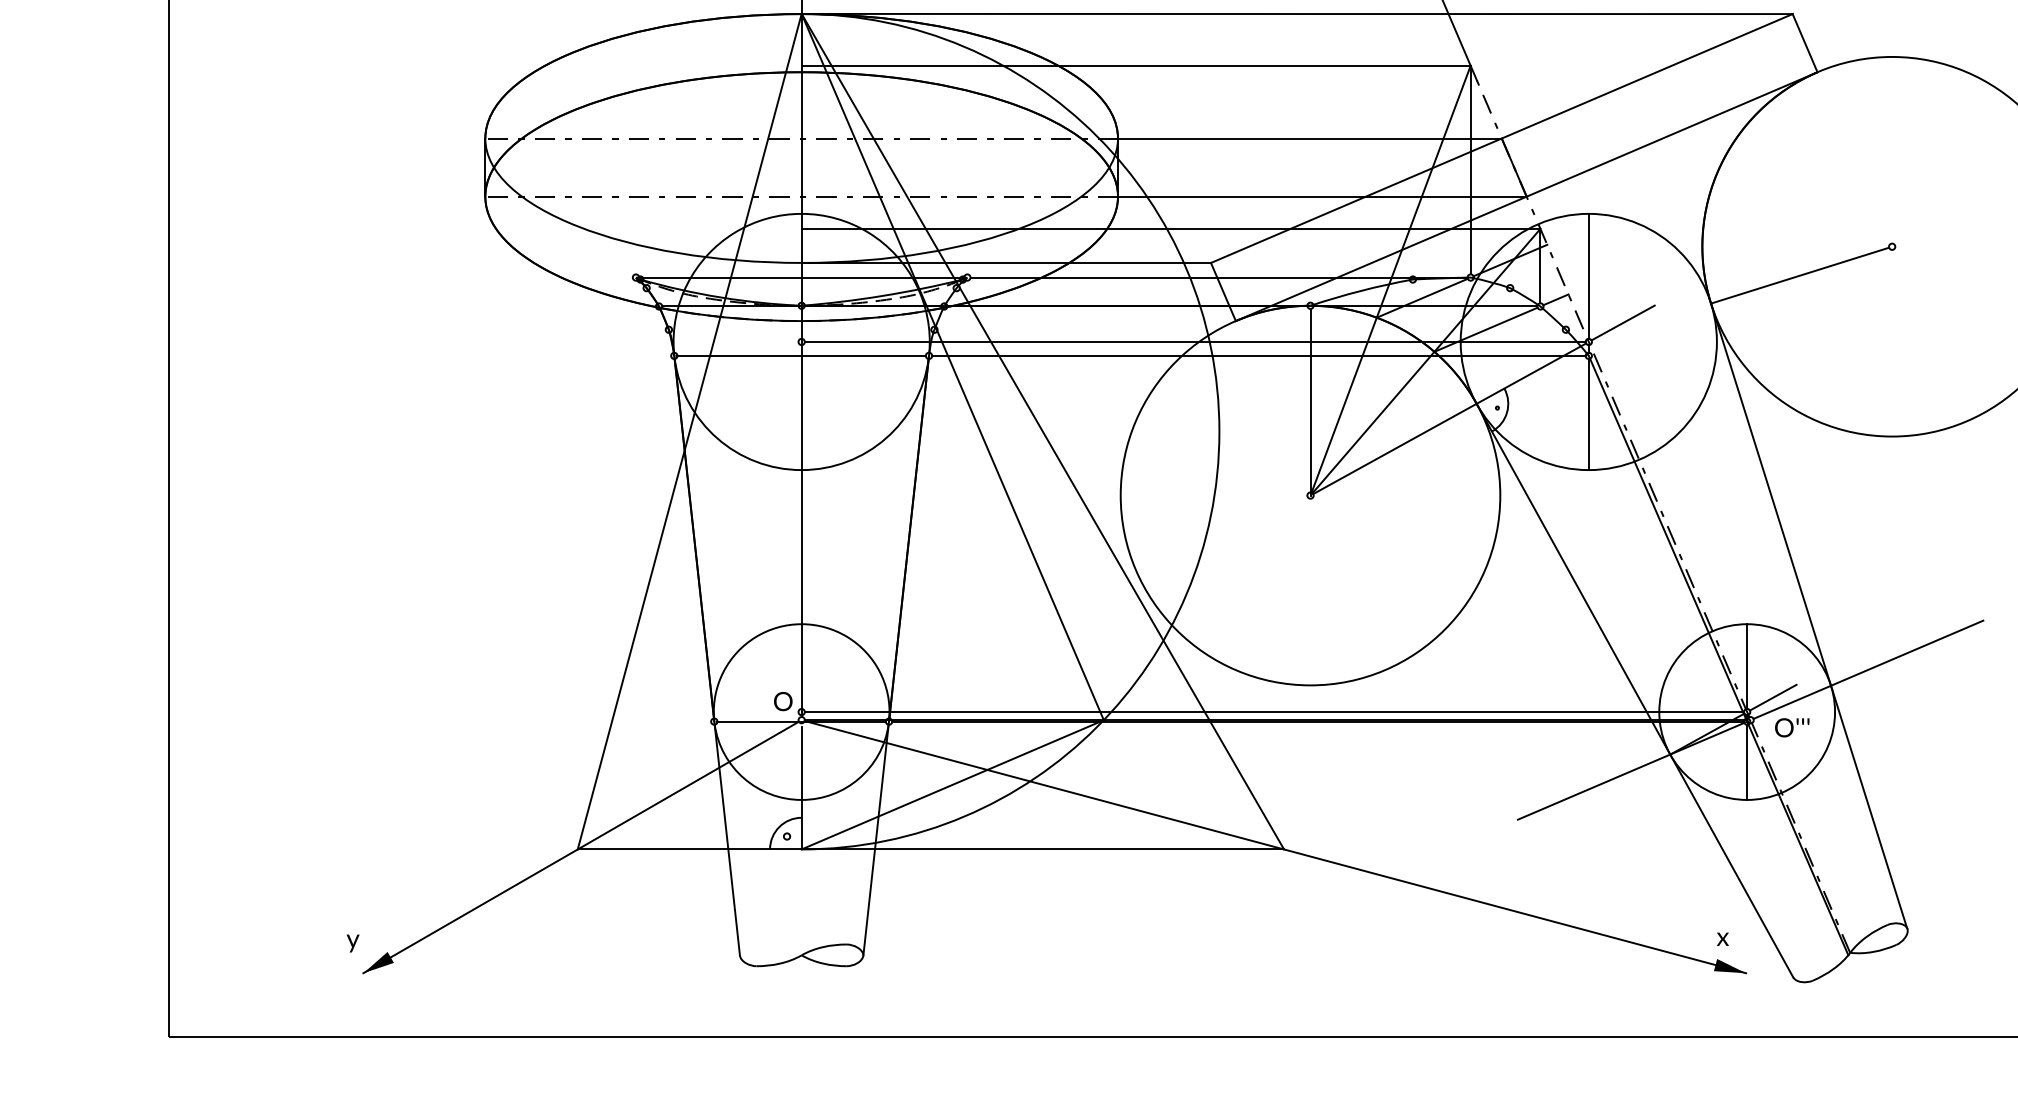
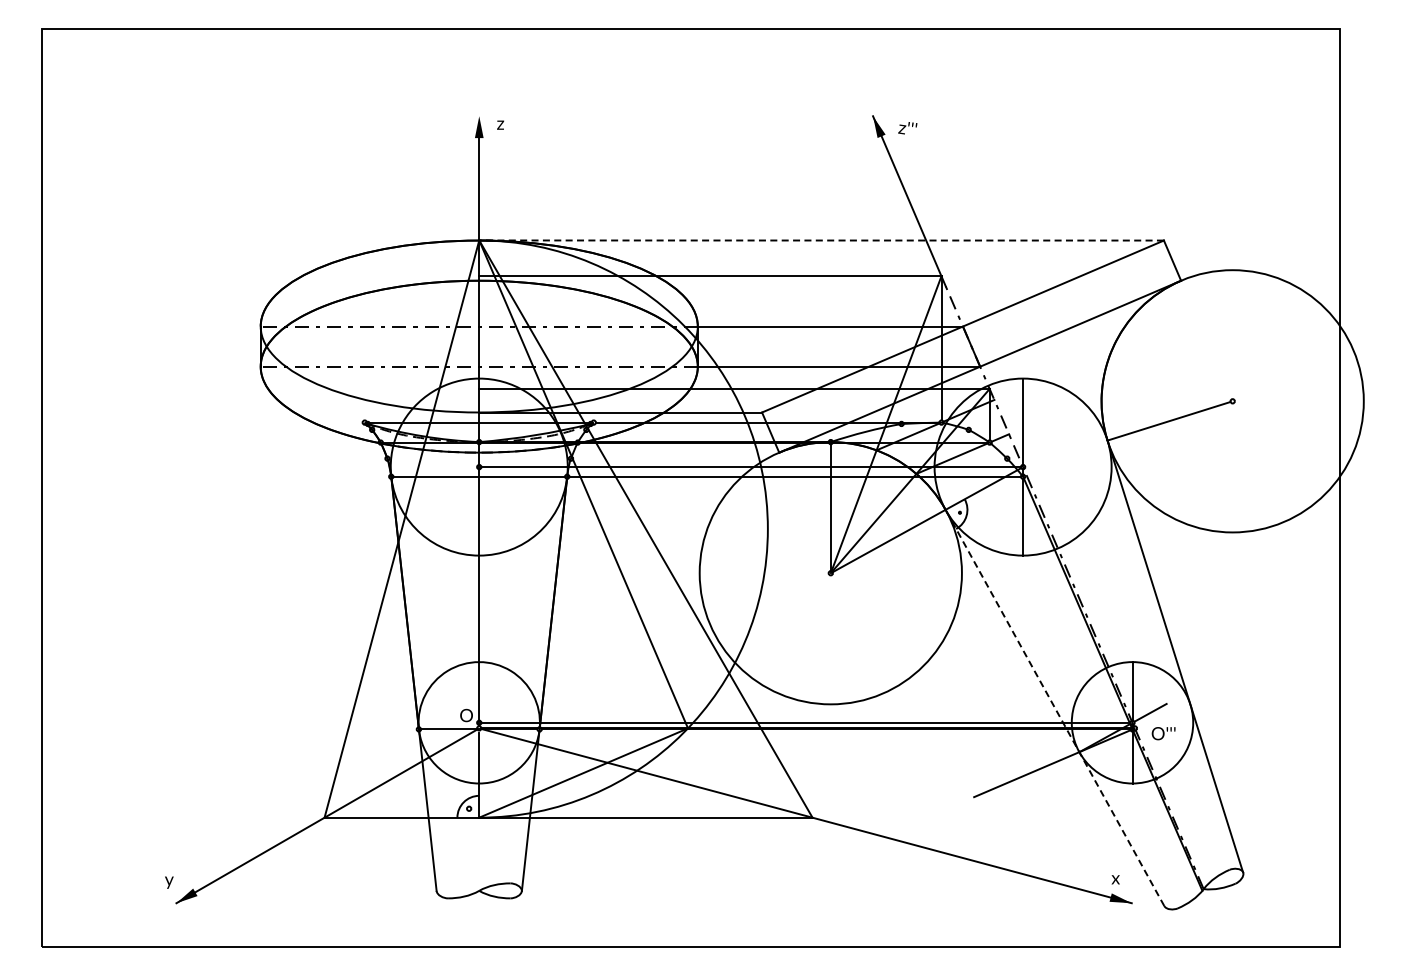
line: (1297, 13) -> (821, 240), solid -> dashed
line: (1622, 322) -> (1046, 453), removed
line: (1867, 669) -> (1215, 693), removed
line: (1634, 689) -> (1054, 707), solid -> dashed

